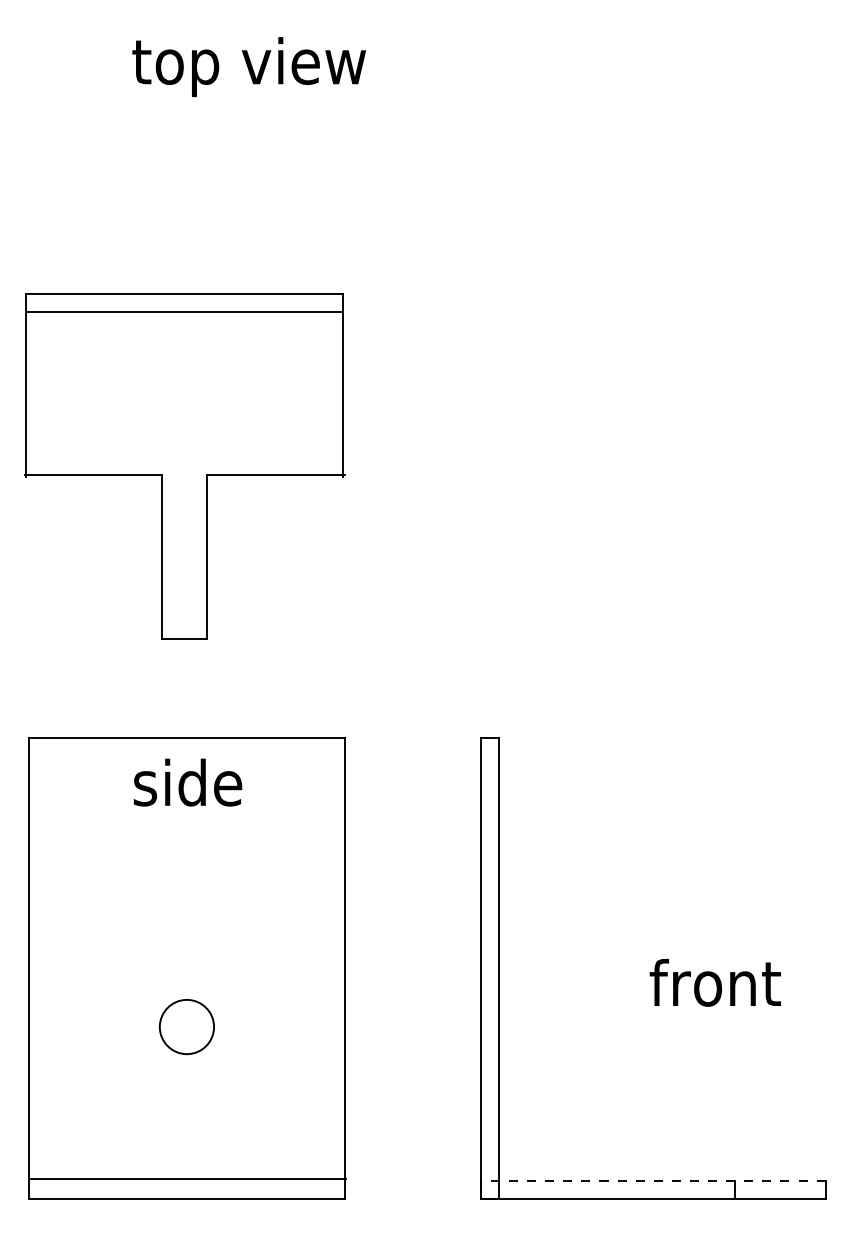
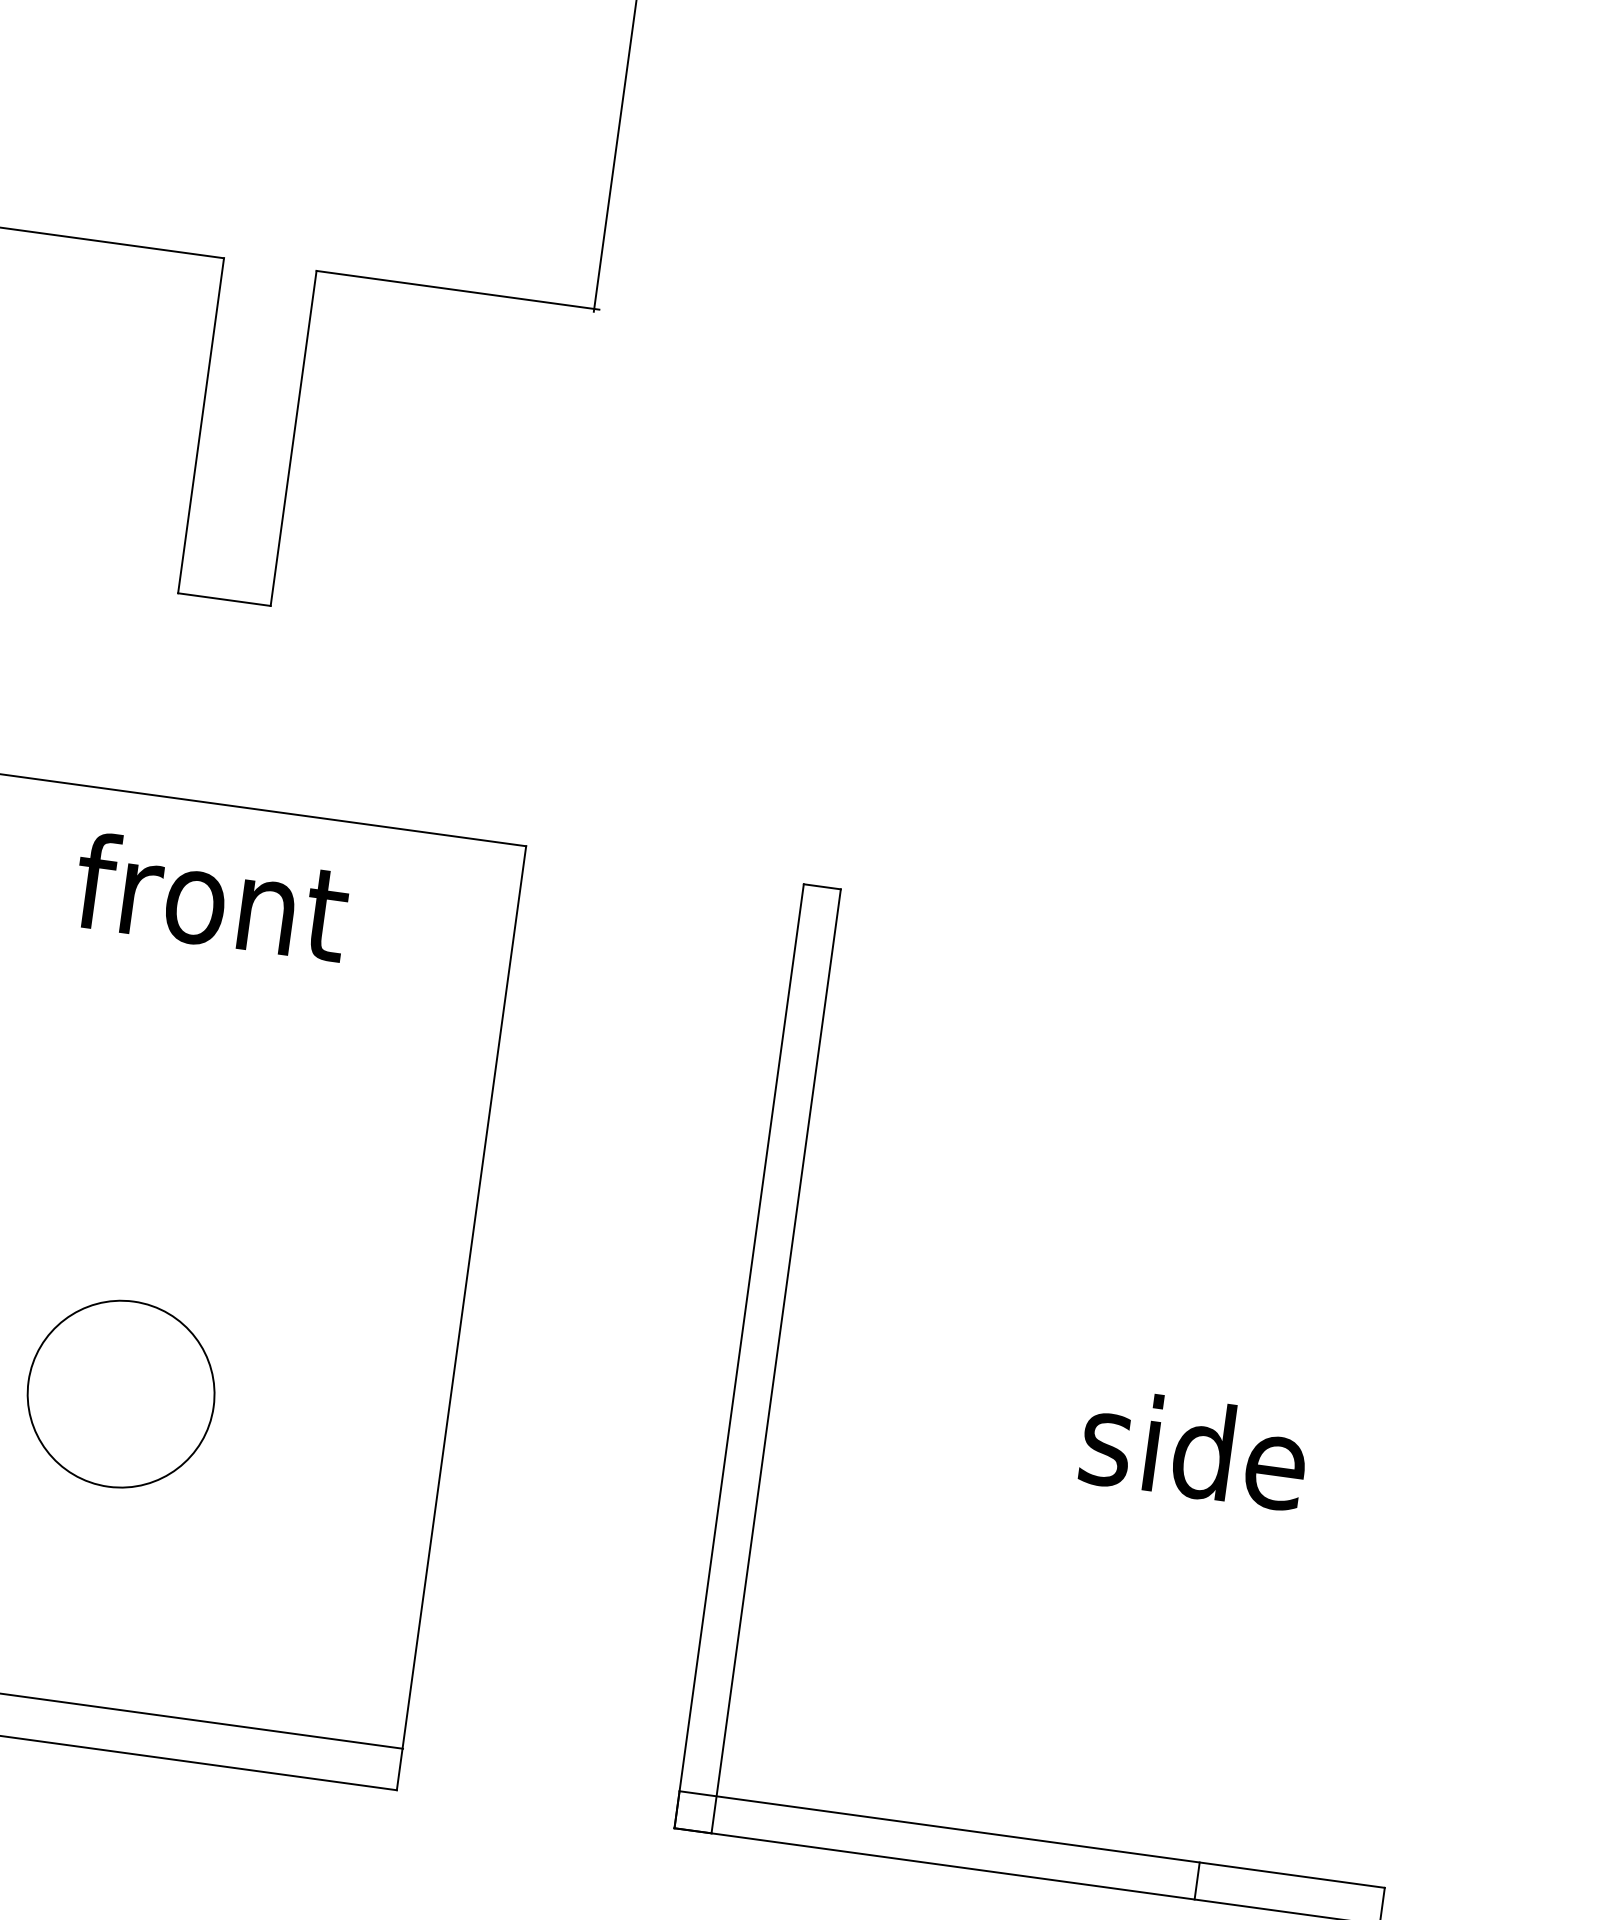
text: (197, 782) -> (211, 896), side -> front
text: (715, 982) -> (1215, 1451), front -> side
circle: (186, 1026) -> (120, 1392), size x1.67
line: (652, 1180) -> (1030, 1838), dashed -> solid

